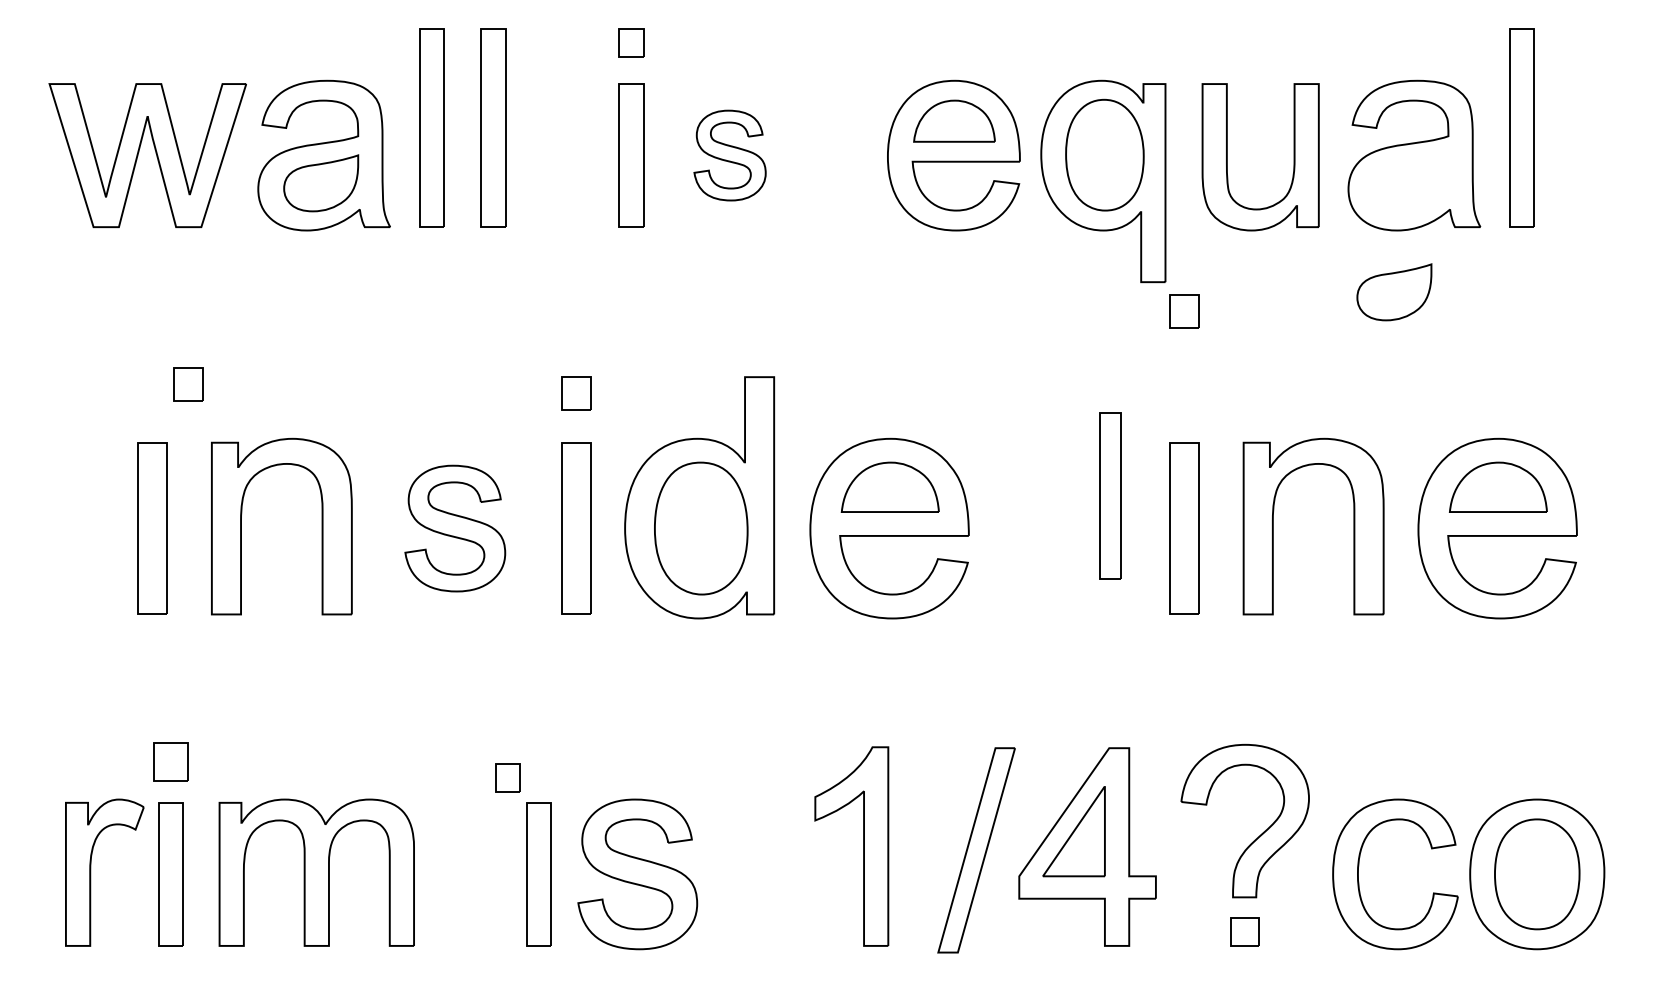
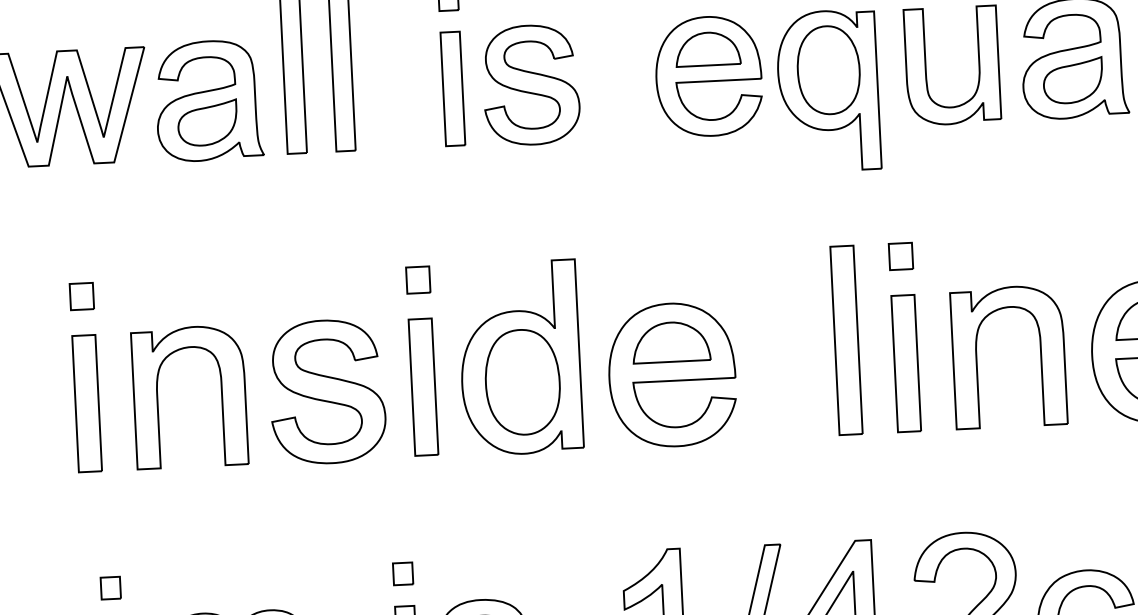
part: (729, 155) -> (530, 85), size x1.67
part: (1394, 292) -> (1073, 80), moved
part: (1184, 311) -> (901, 256), moved
part: (188, 384) -> (81, 296), moved
part: (1110, 495) -> (846, 340), size x1.43
part: (455, 528) -> (327, 391), size x1.43
part: (170, 761) -> (110, 587), size x0.71
part: (507, 777) -> (402, 573), moved

